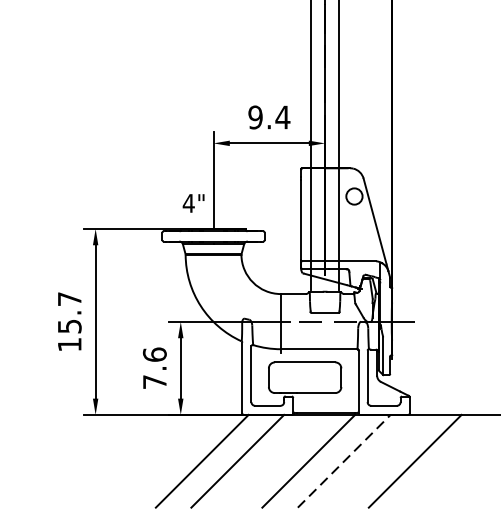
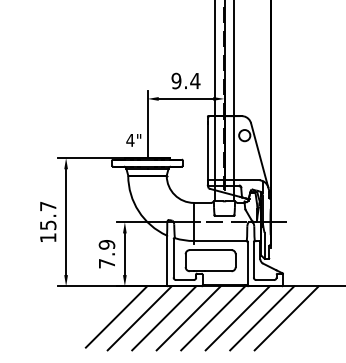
text: (154, 354) -> (106, 244), 7.6 -> 7.9
line: (168, 458) -> (116, 316), added
line: (272, 461) -> (188, 318), added
line: (345, 461) -> (238, 318), dashed -> solid
line: (380, 461) -> (262, 318), added

